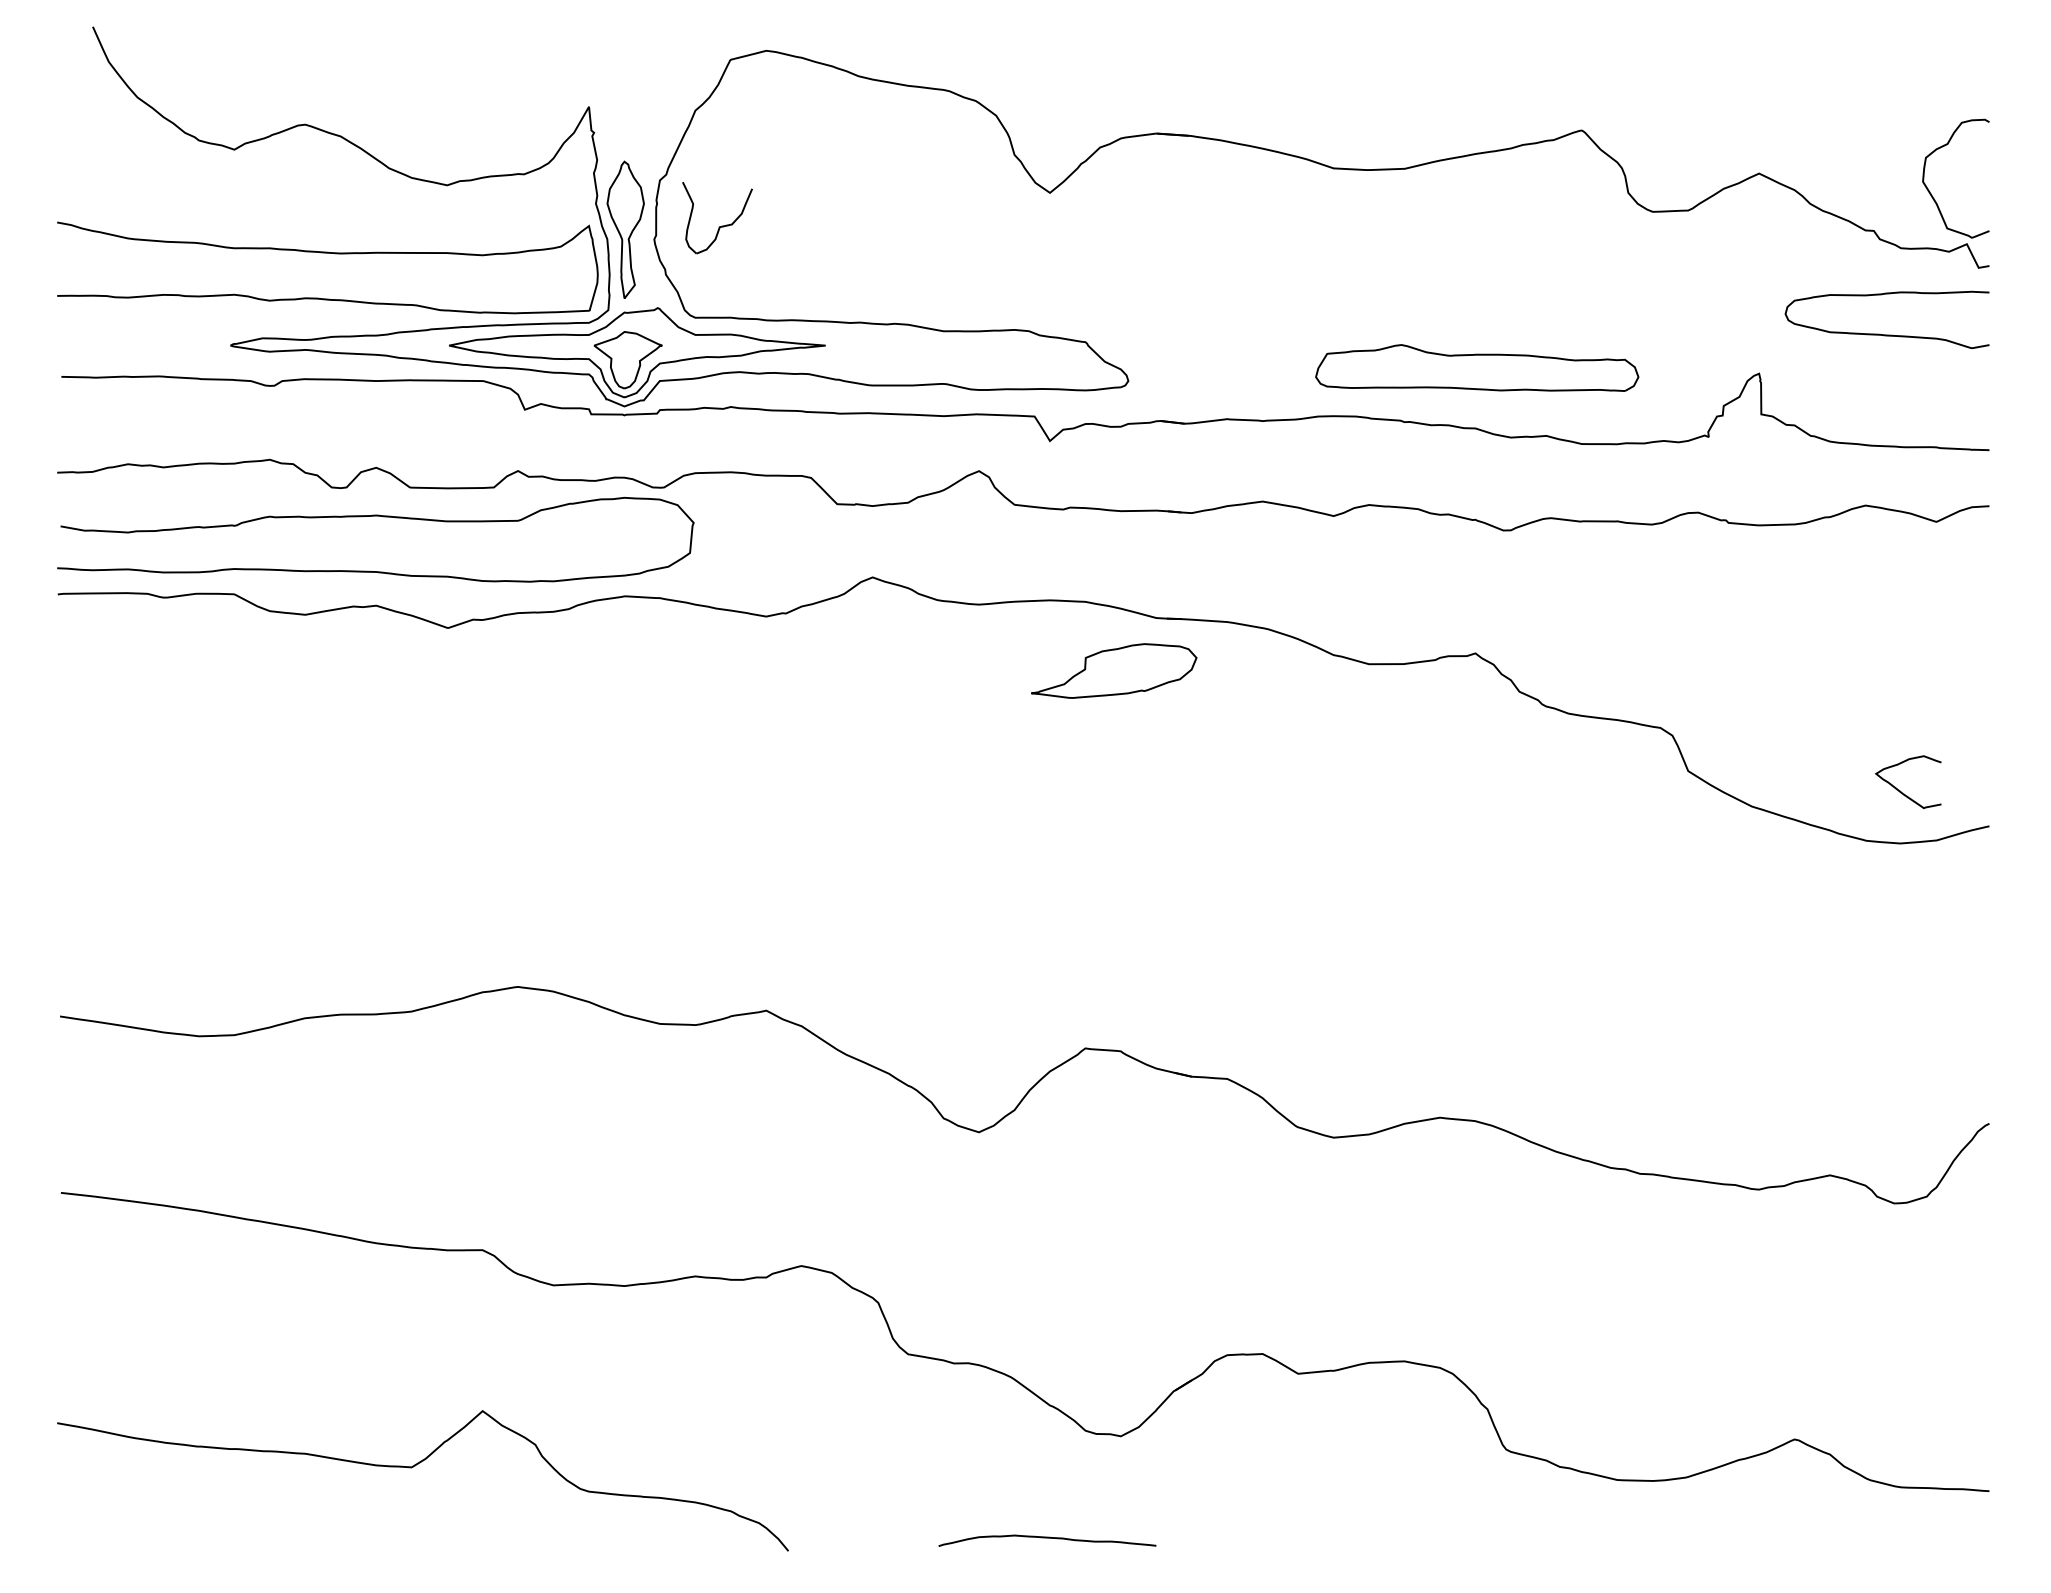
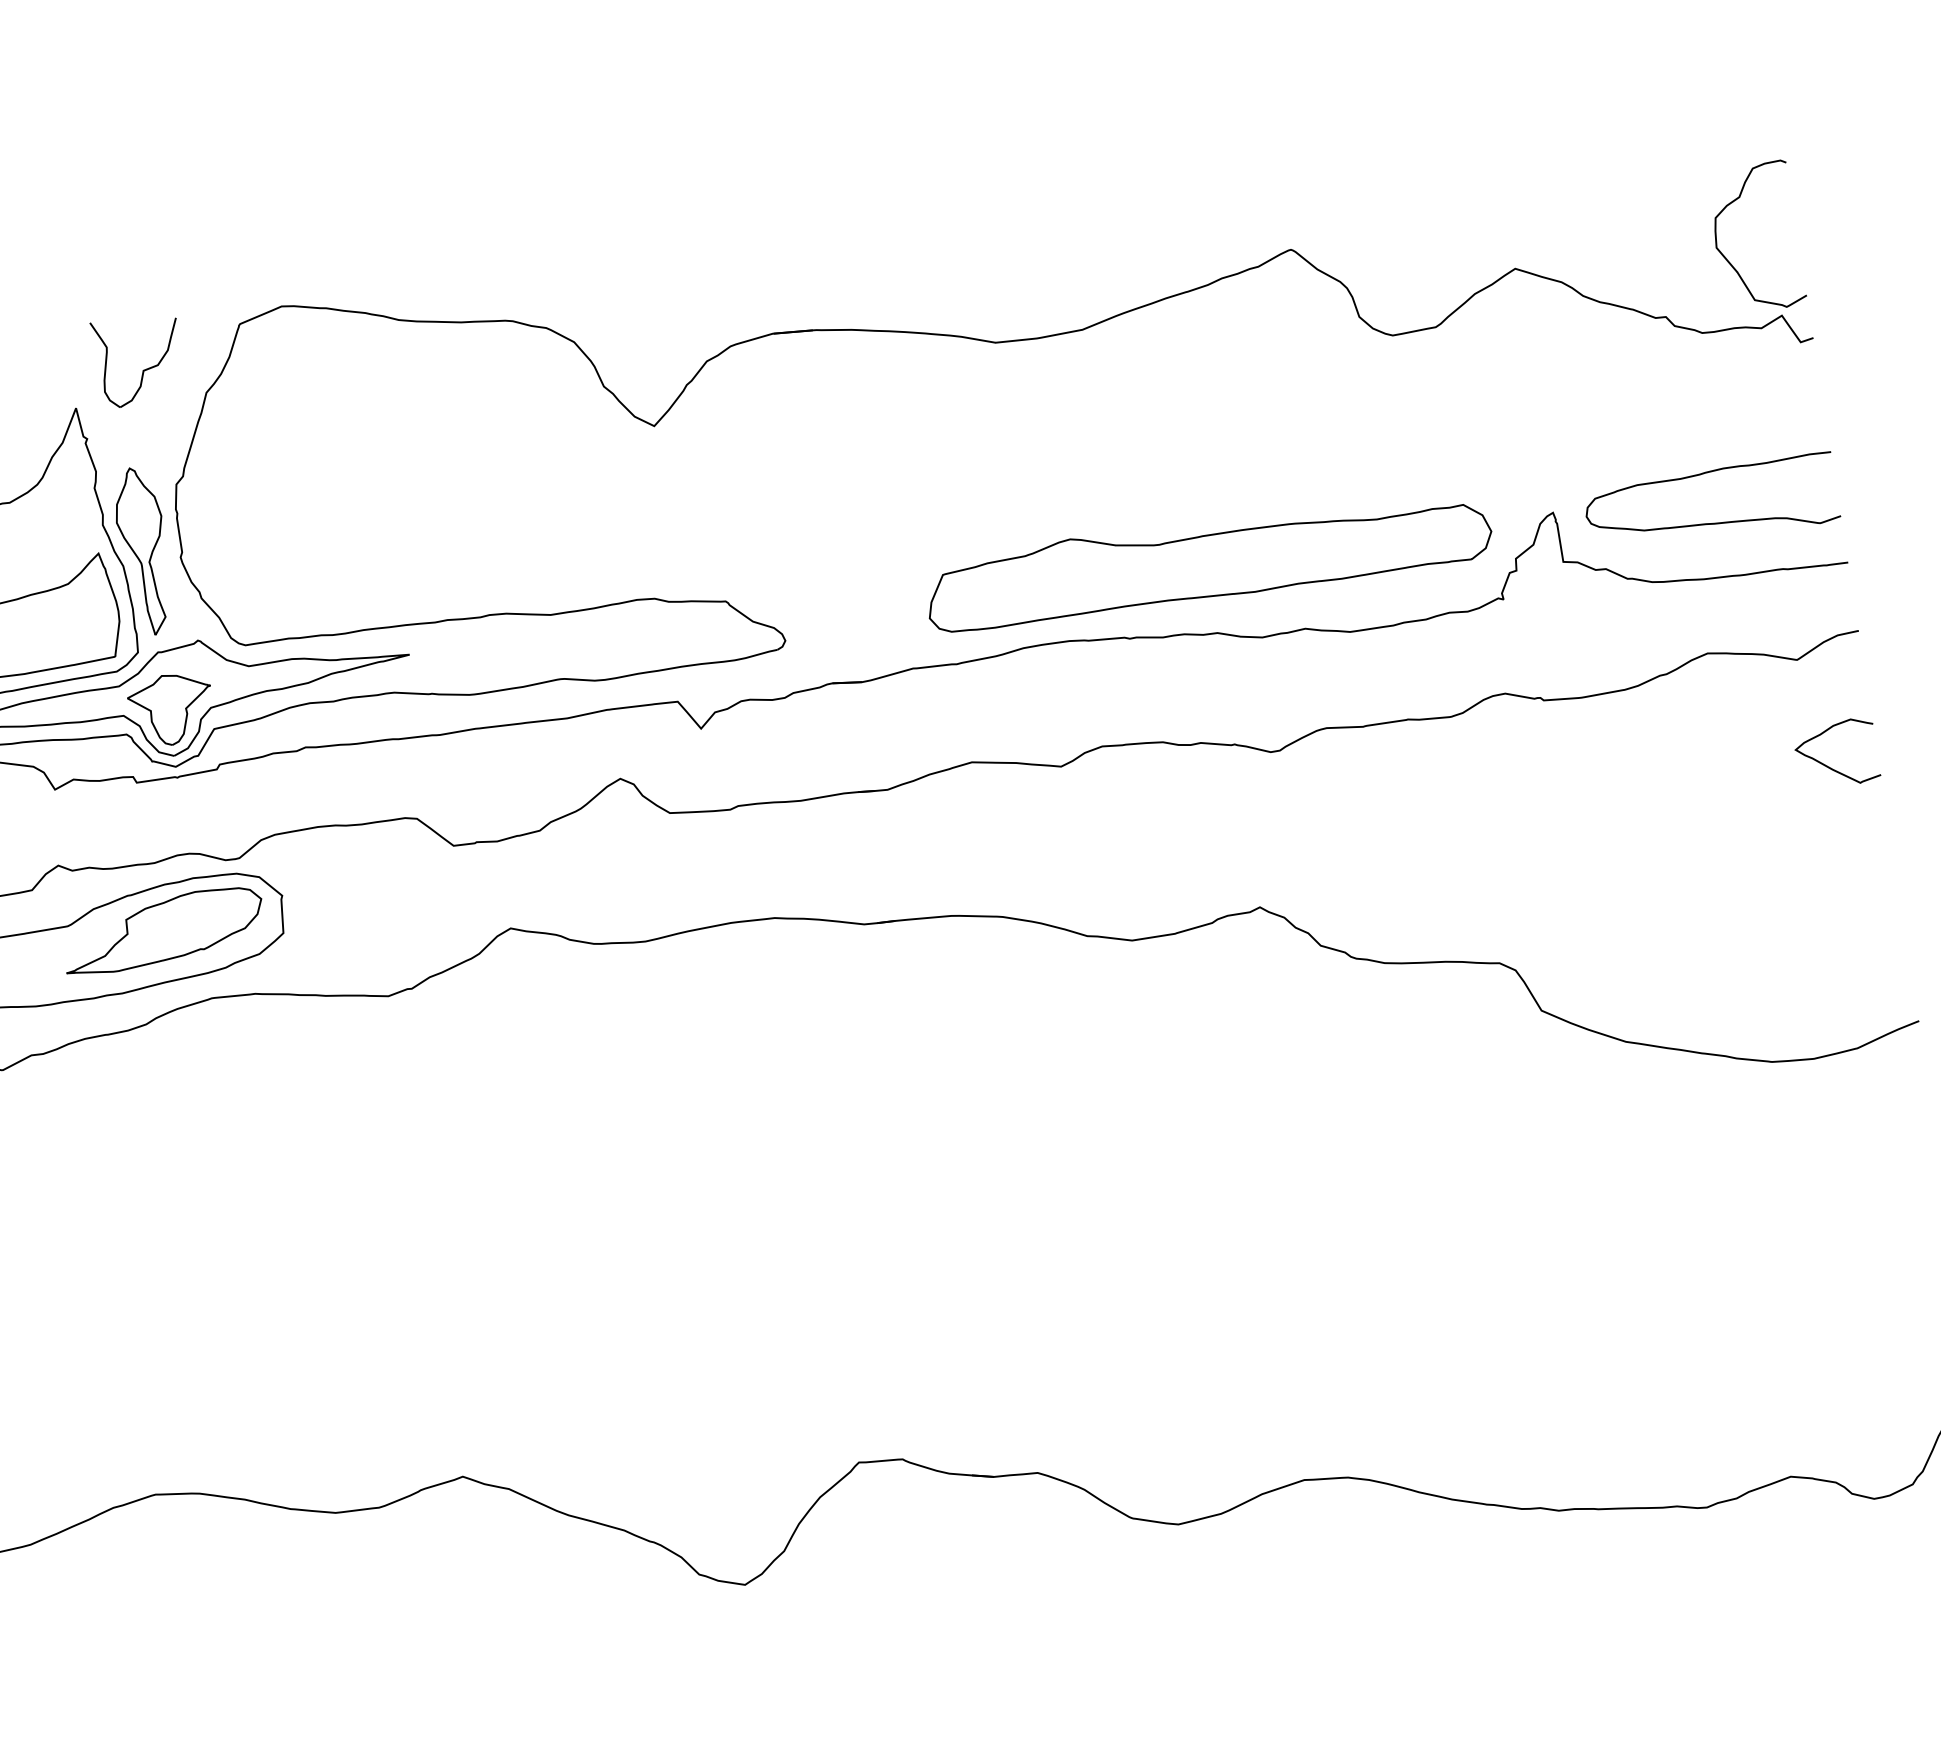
part: (721, 225) -> (145, 368), moved
curve: (1886, 334) -> (1713, 522), moved
part: (1477, 367) -> (1208, 558), size x1.43
part: (1114, 670) -> (163, 929), moved
curve: (1900, 790) -> (1828, 765), moved

